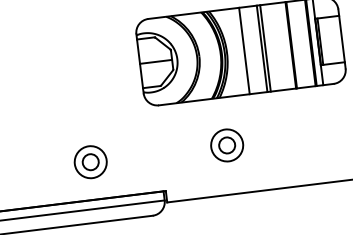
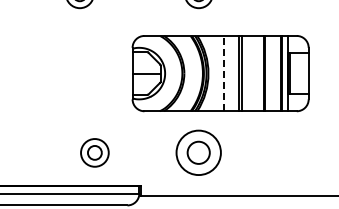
line: (244, 50) -> (223, 73), solid -> dashed
part: (226, 145) -> (198, 152), size x1.6
part: (90, 161) -> (94, 152), moved

